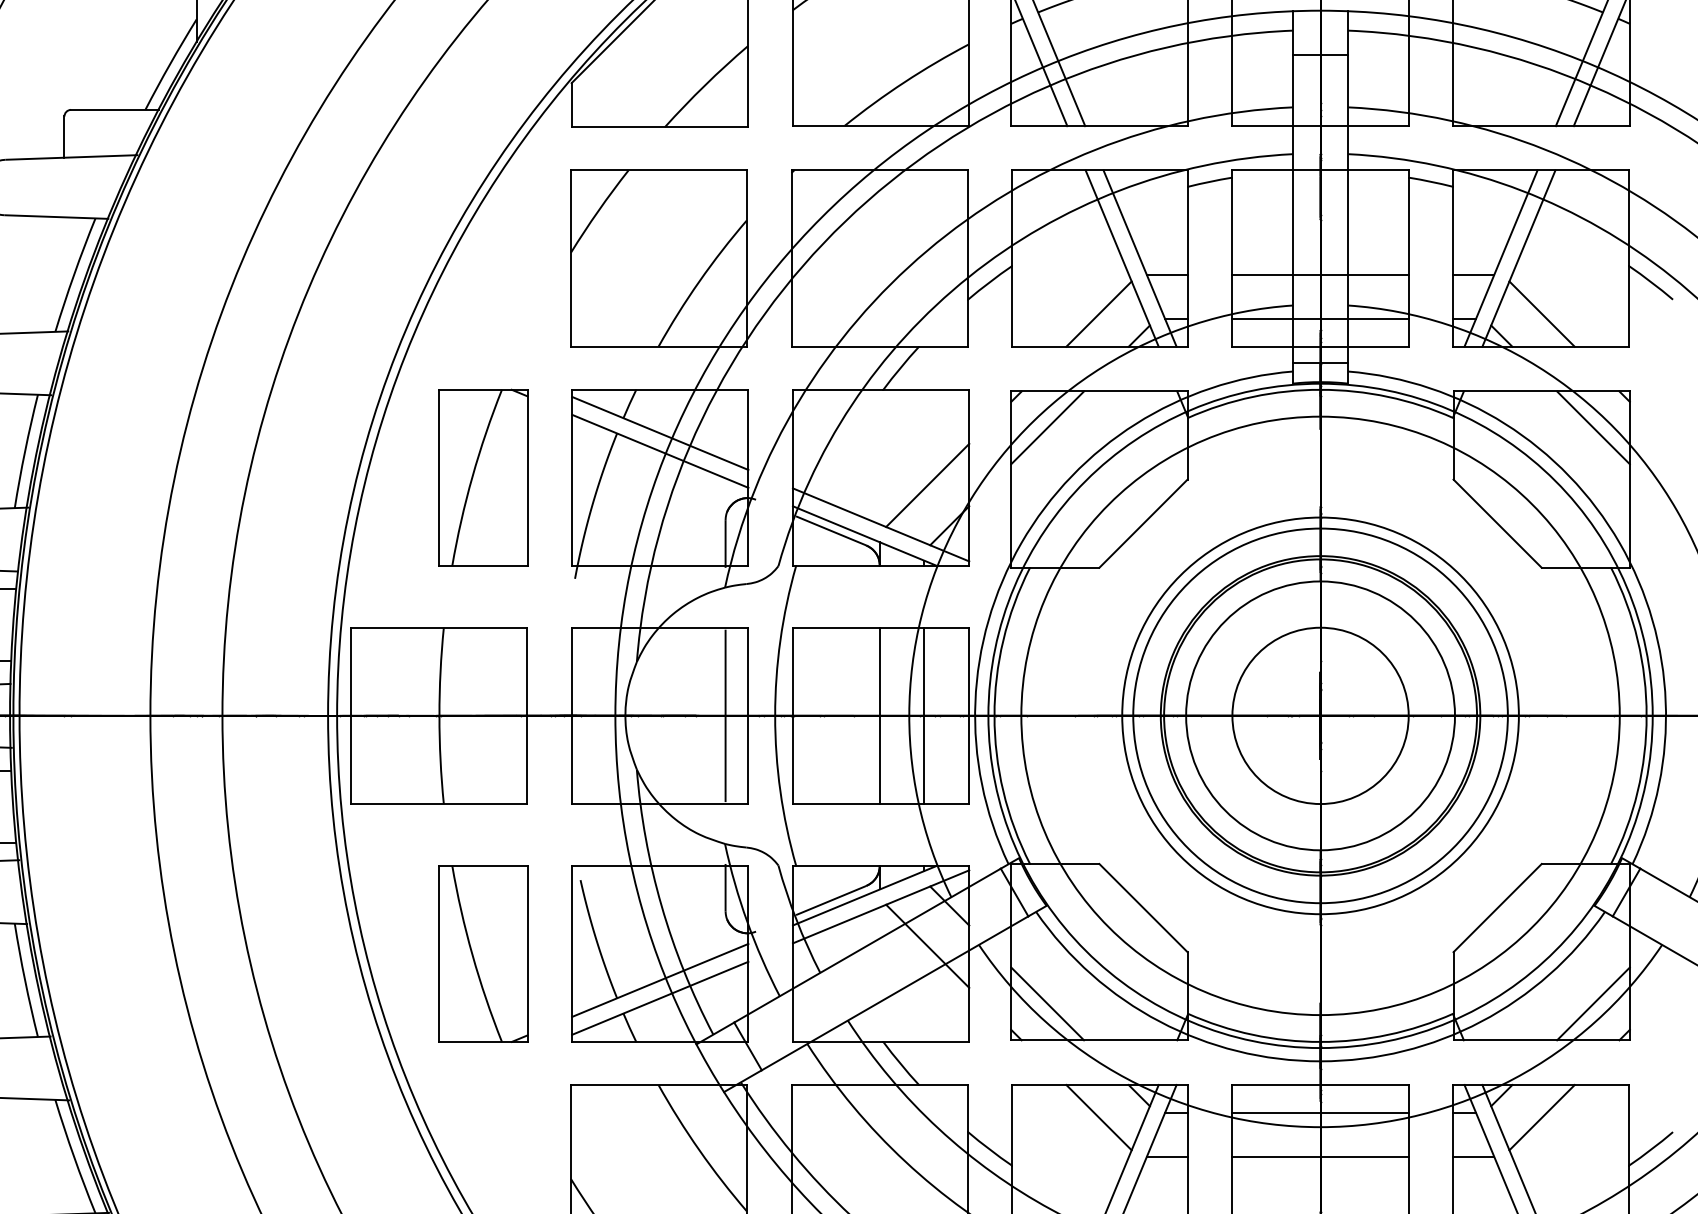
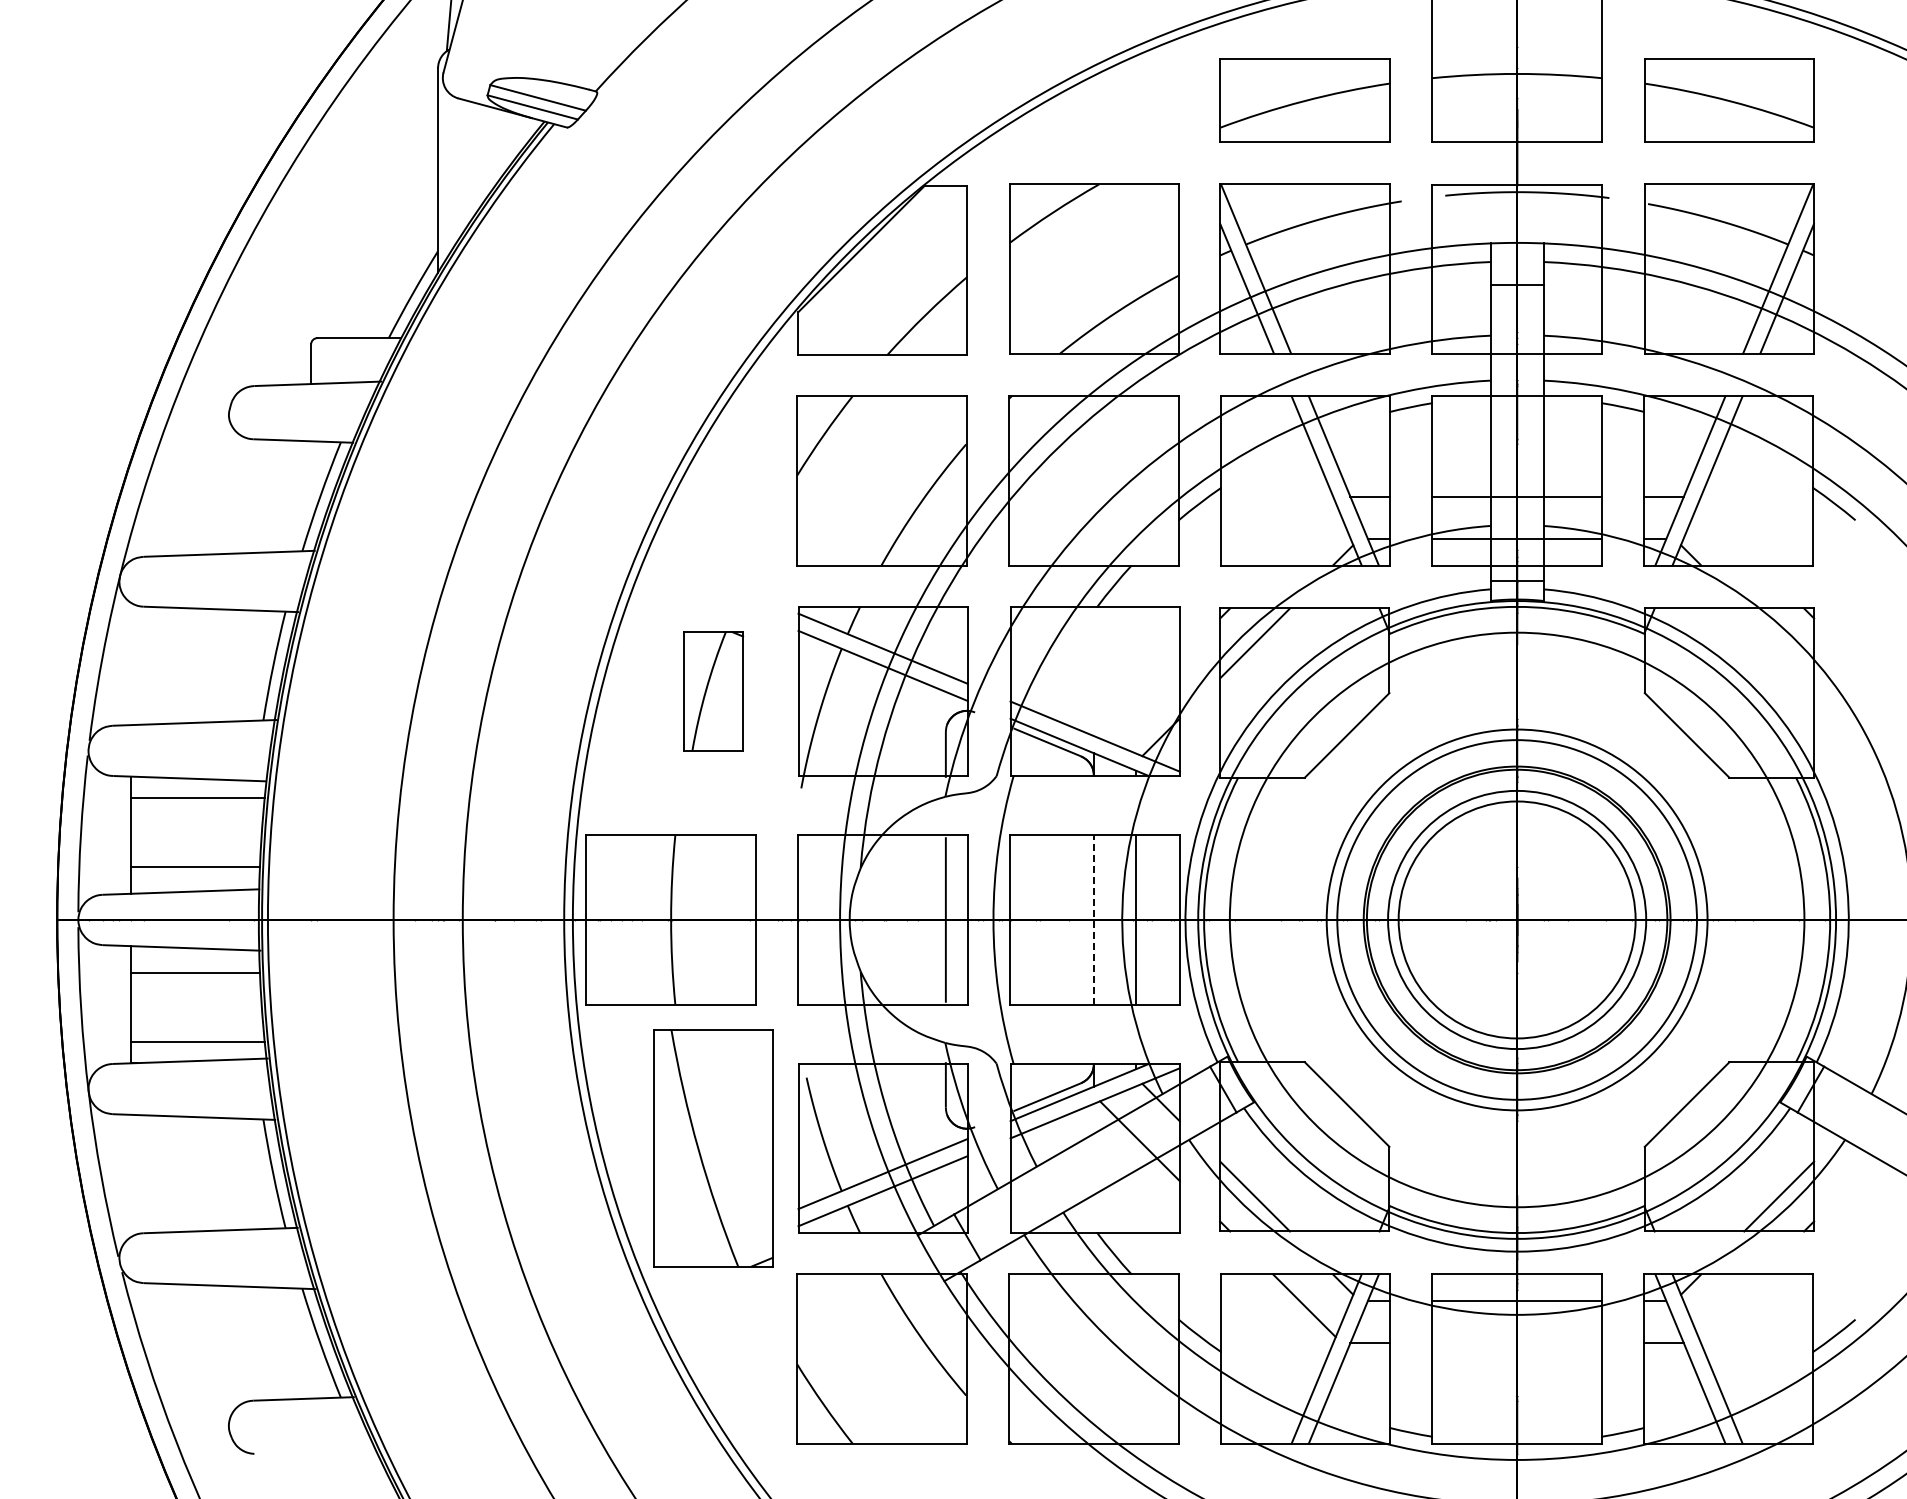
line: (1099, 313) -> (1304, 533), removed
line: (1541, 313) -> (1729, 533), removed
line: (1593, 427) -> (1779, 643), removed
part: (483, 476) -> (713, 690), size x0.7
line: (927, 485) -> (1139, 698), removed
line: (879, 715) -> (1093, 919), solid -> dashed
circle: (1319, 715) -> (1516, 919), size x1.4
part: (483, 953) -> (713, 1148), size x1.4
line: (1541, 1117) -> (1729, 1305), removed
line: (1319, 1156) -> (1516, 1343), removed

